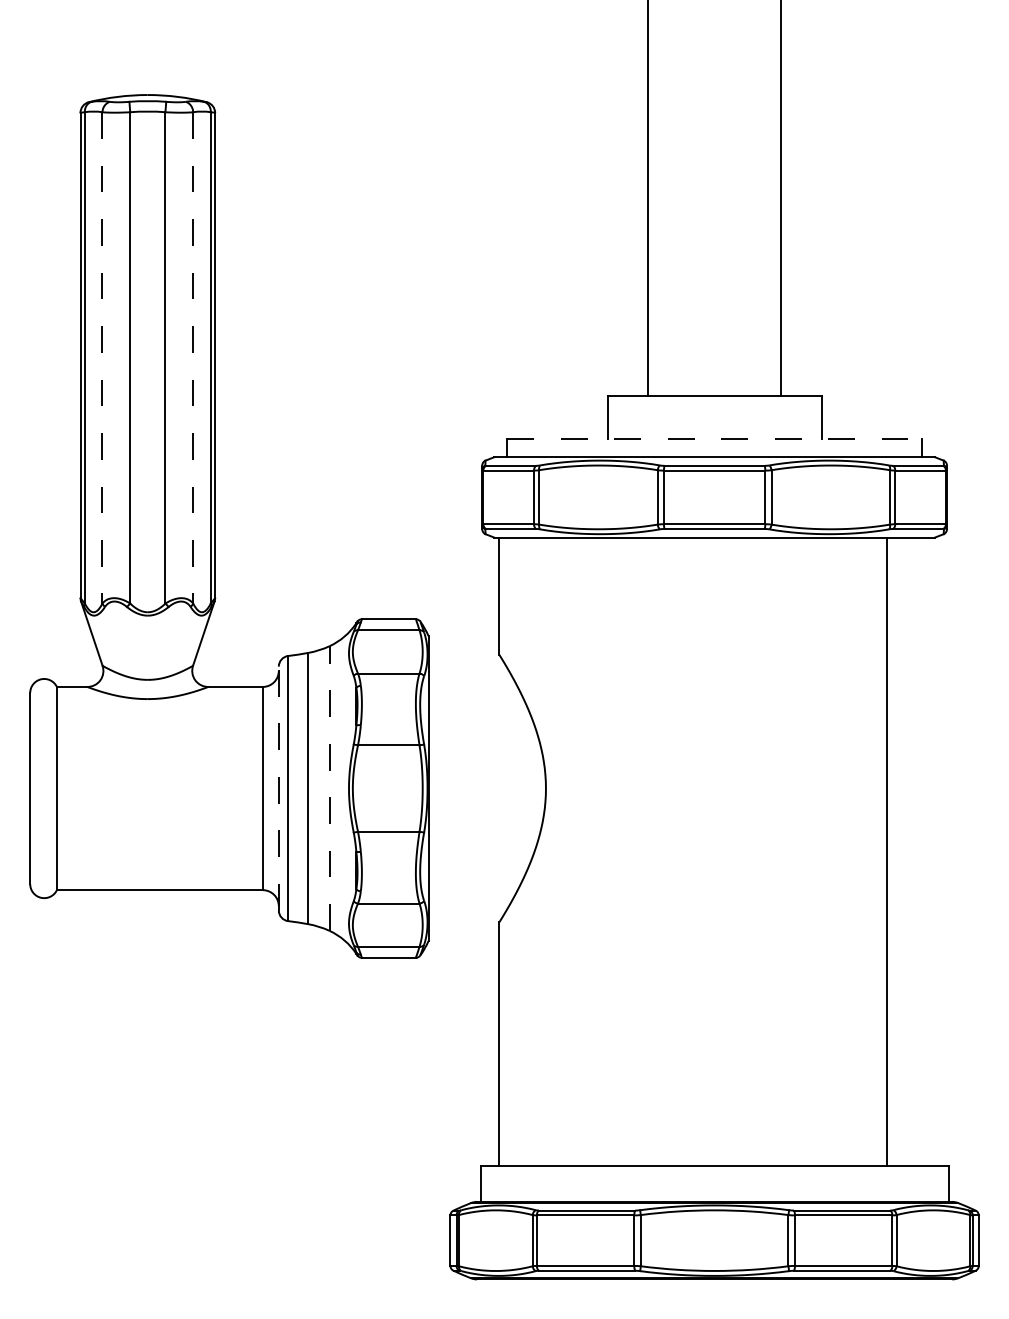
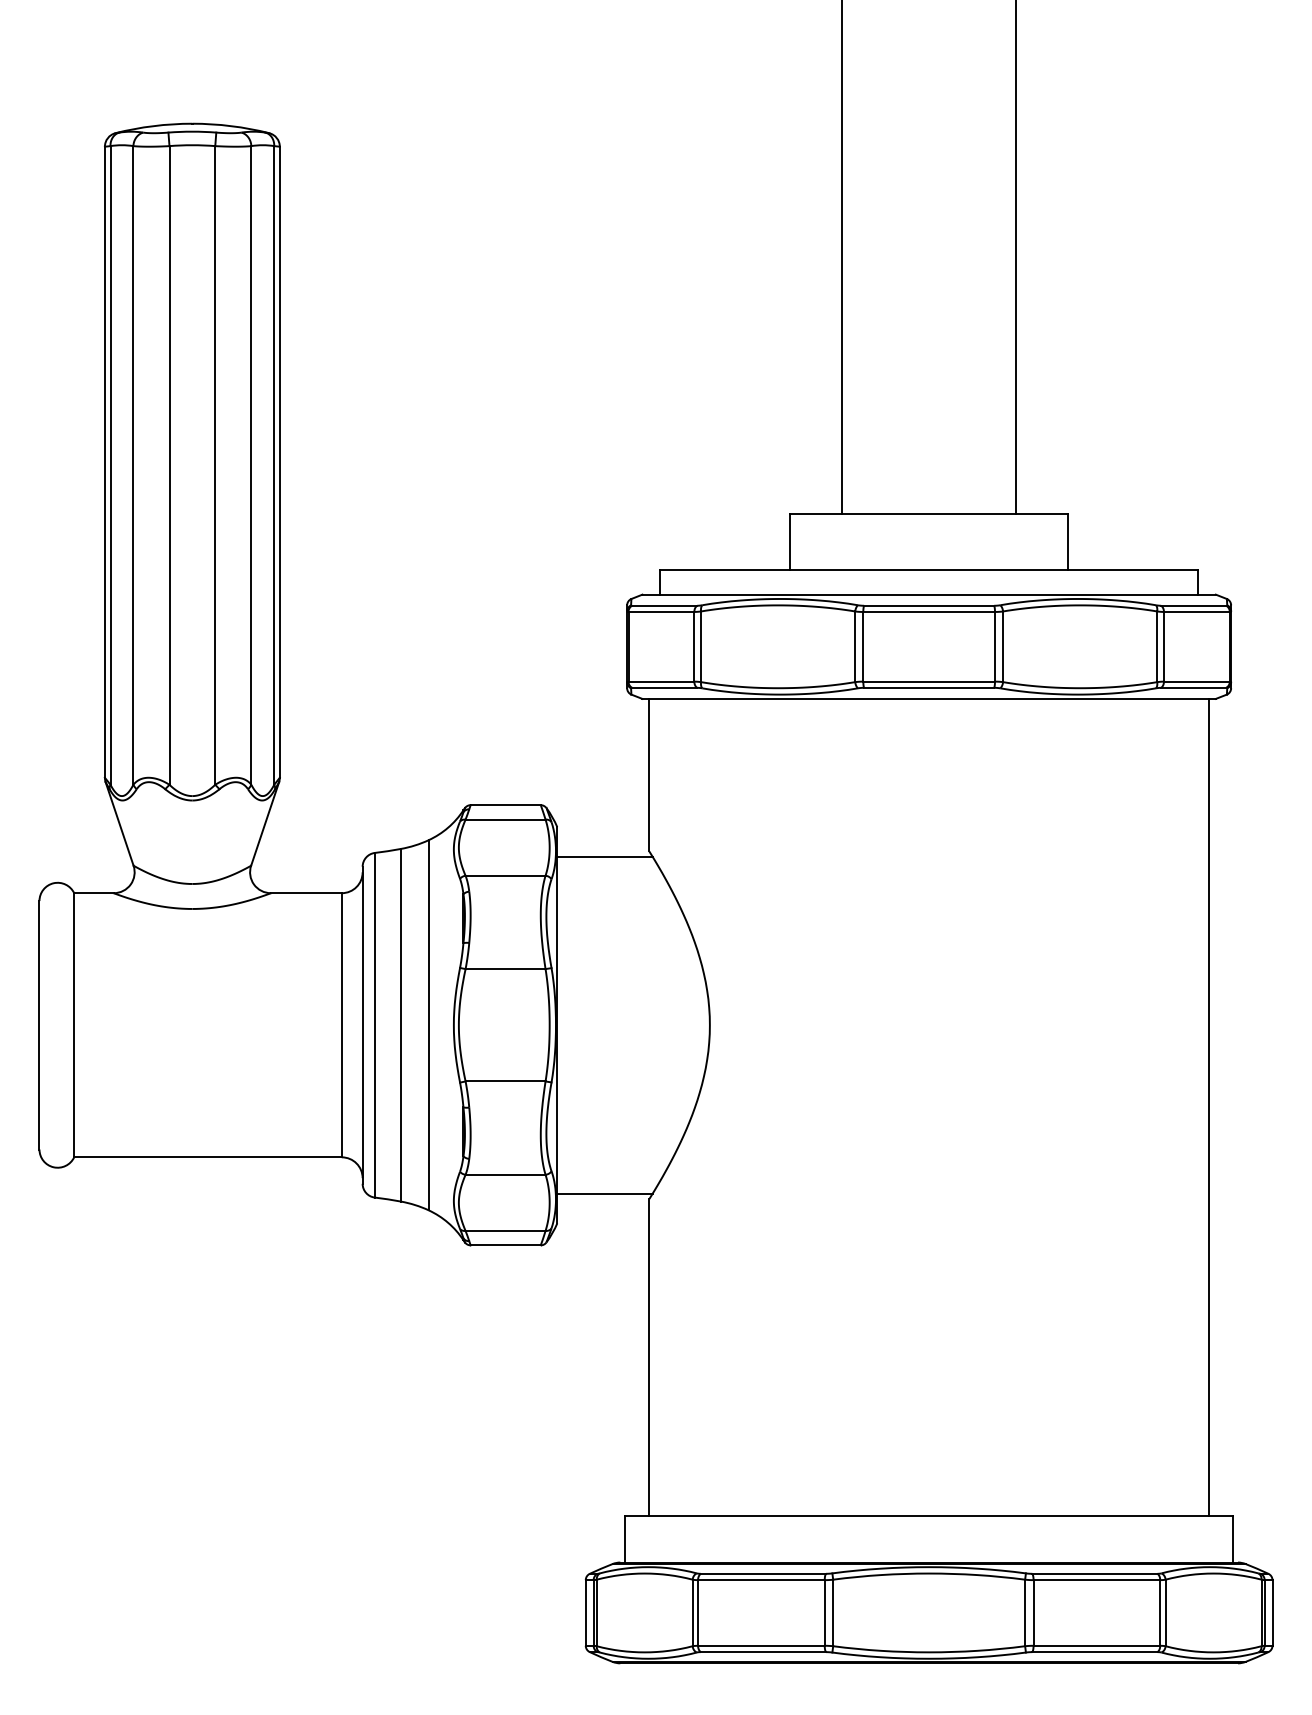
line: (102, 357) -> (133, 464), dashed -> solid
line: (193, 357) -> (251, 464), dashed -> solid
line: (715, 438) -> (930, 570), dashed -> solid
line: (464, 658) -> (604, 856), added
line: (278, 788) -> (362, 1025), dashed -> solid
line: (329, 788) -> (428, 1025), dashed -> solid
line: (886, 851) -> (1208, 1107), moved
line: (464, 918) -> (604, 1194), added

